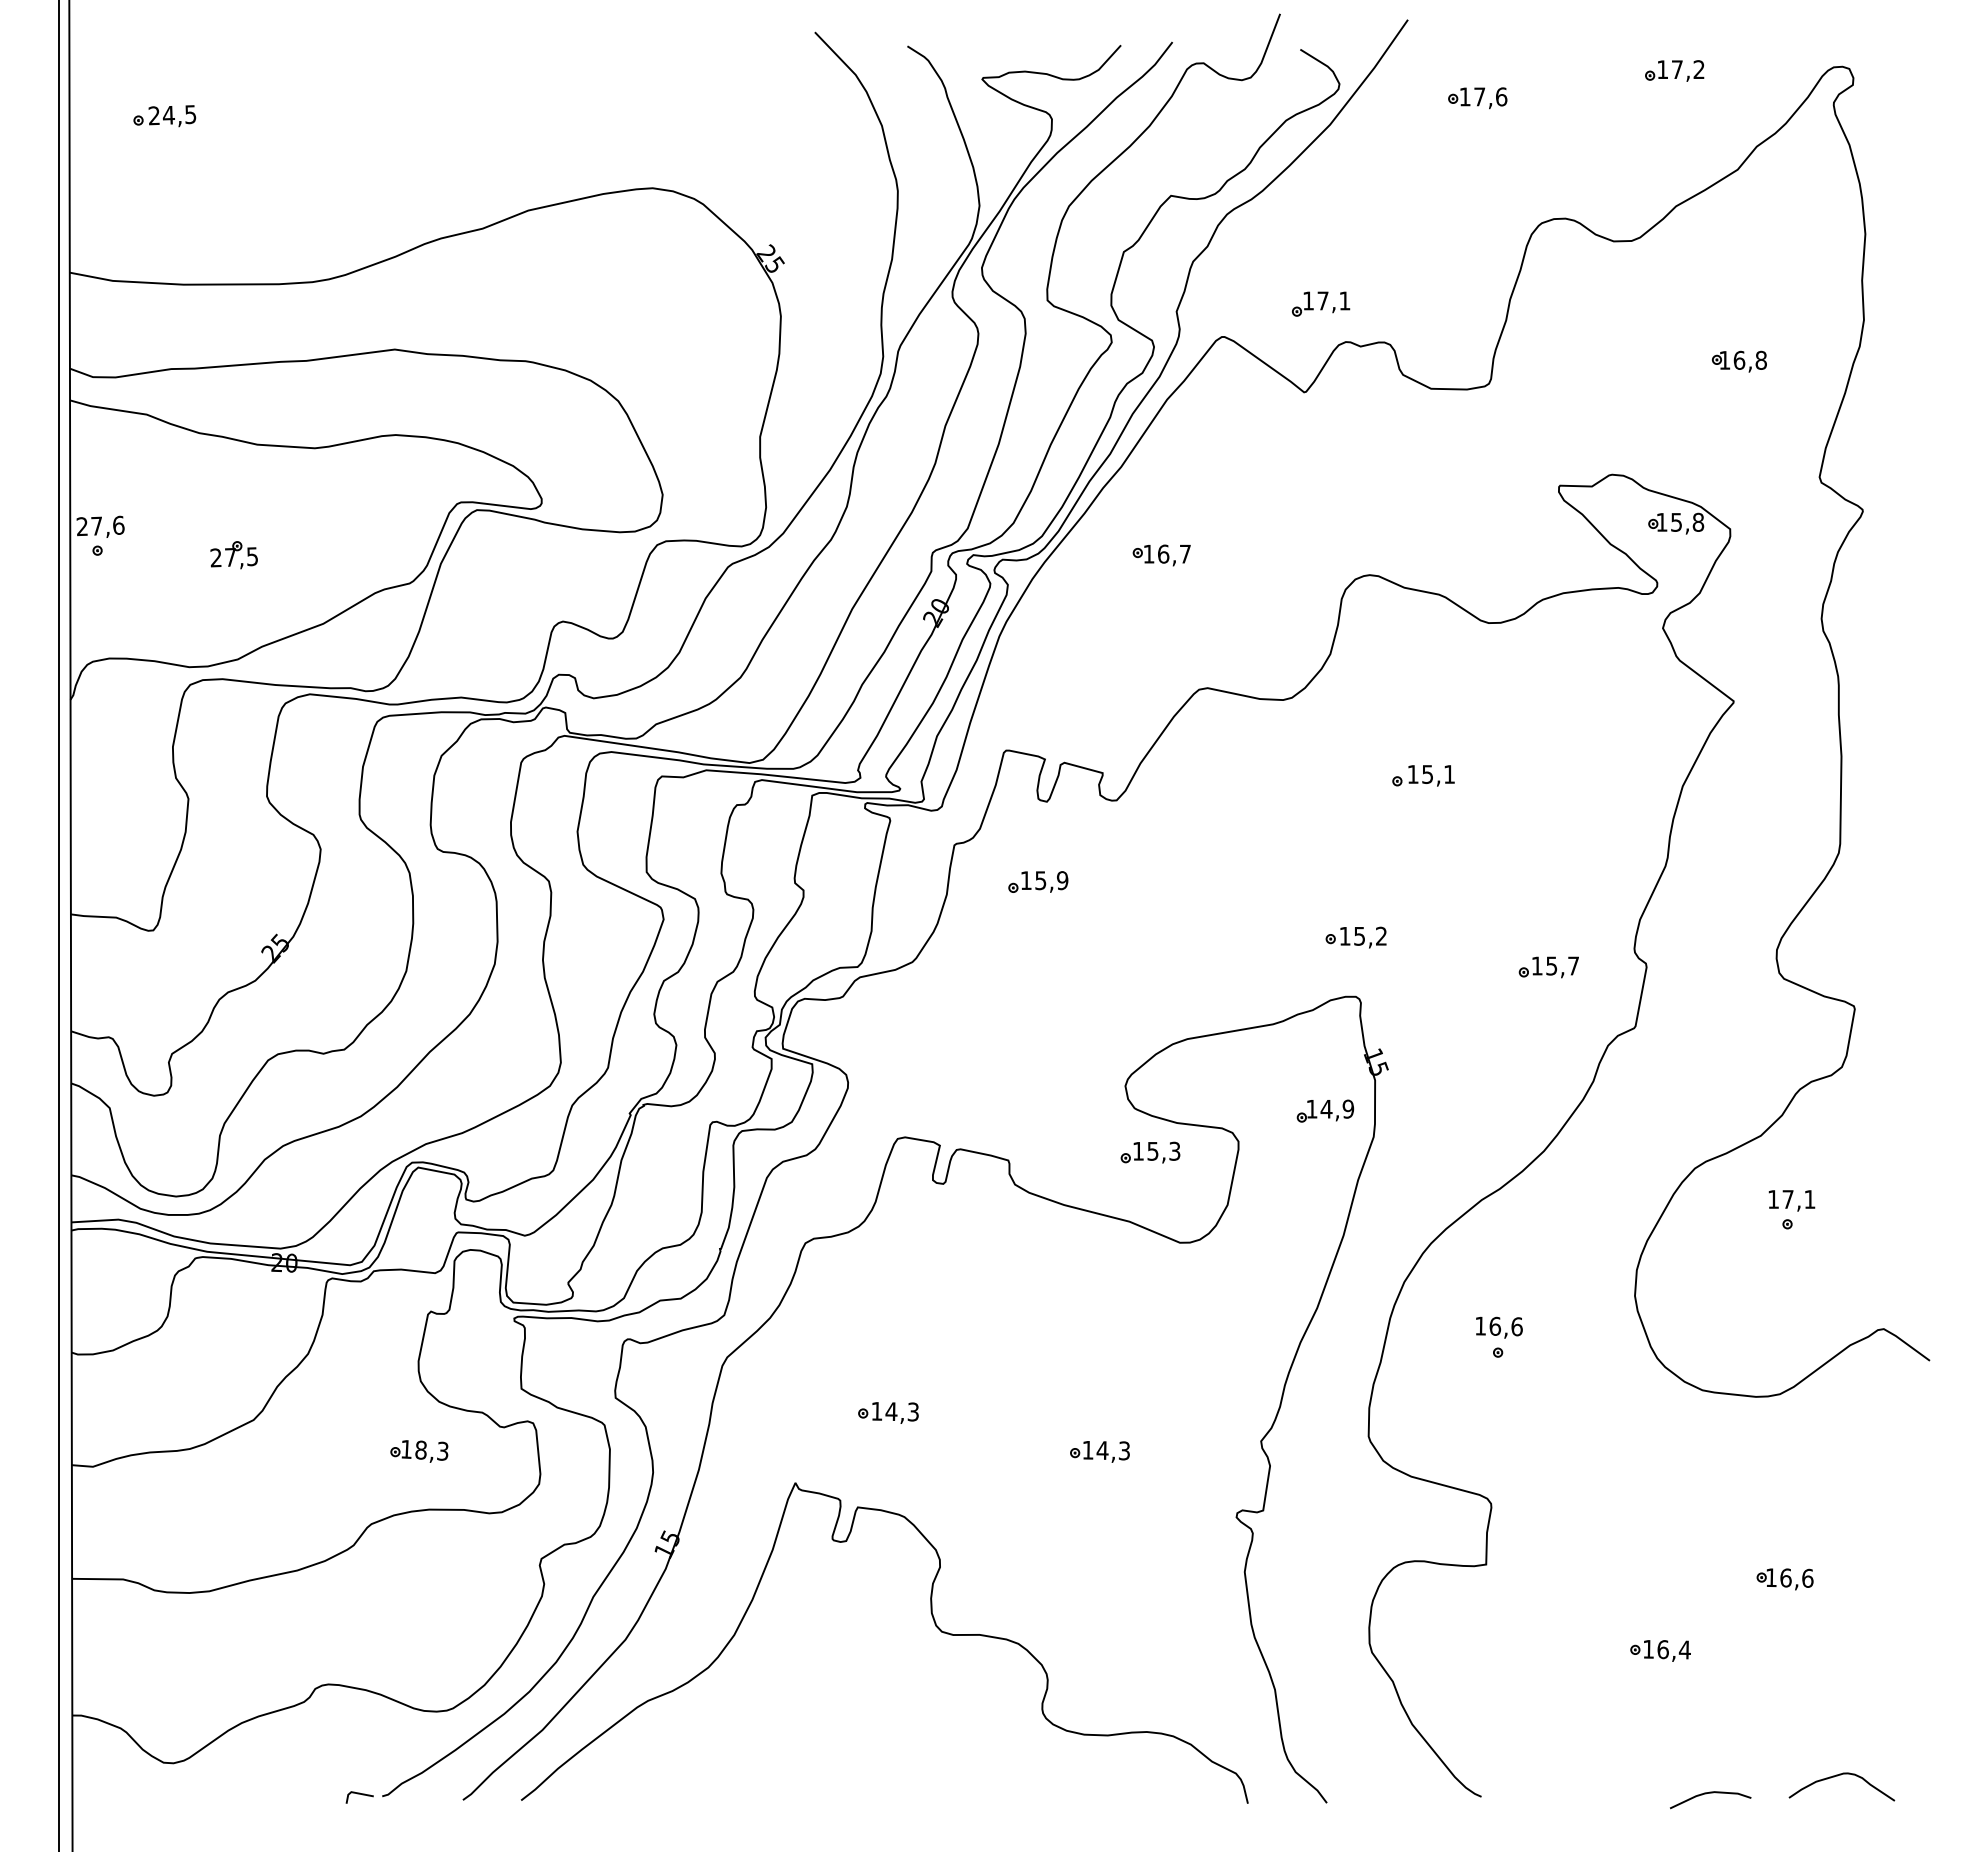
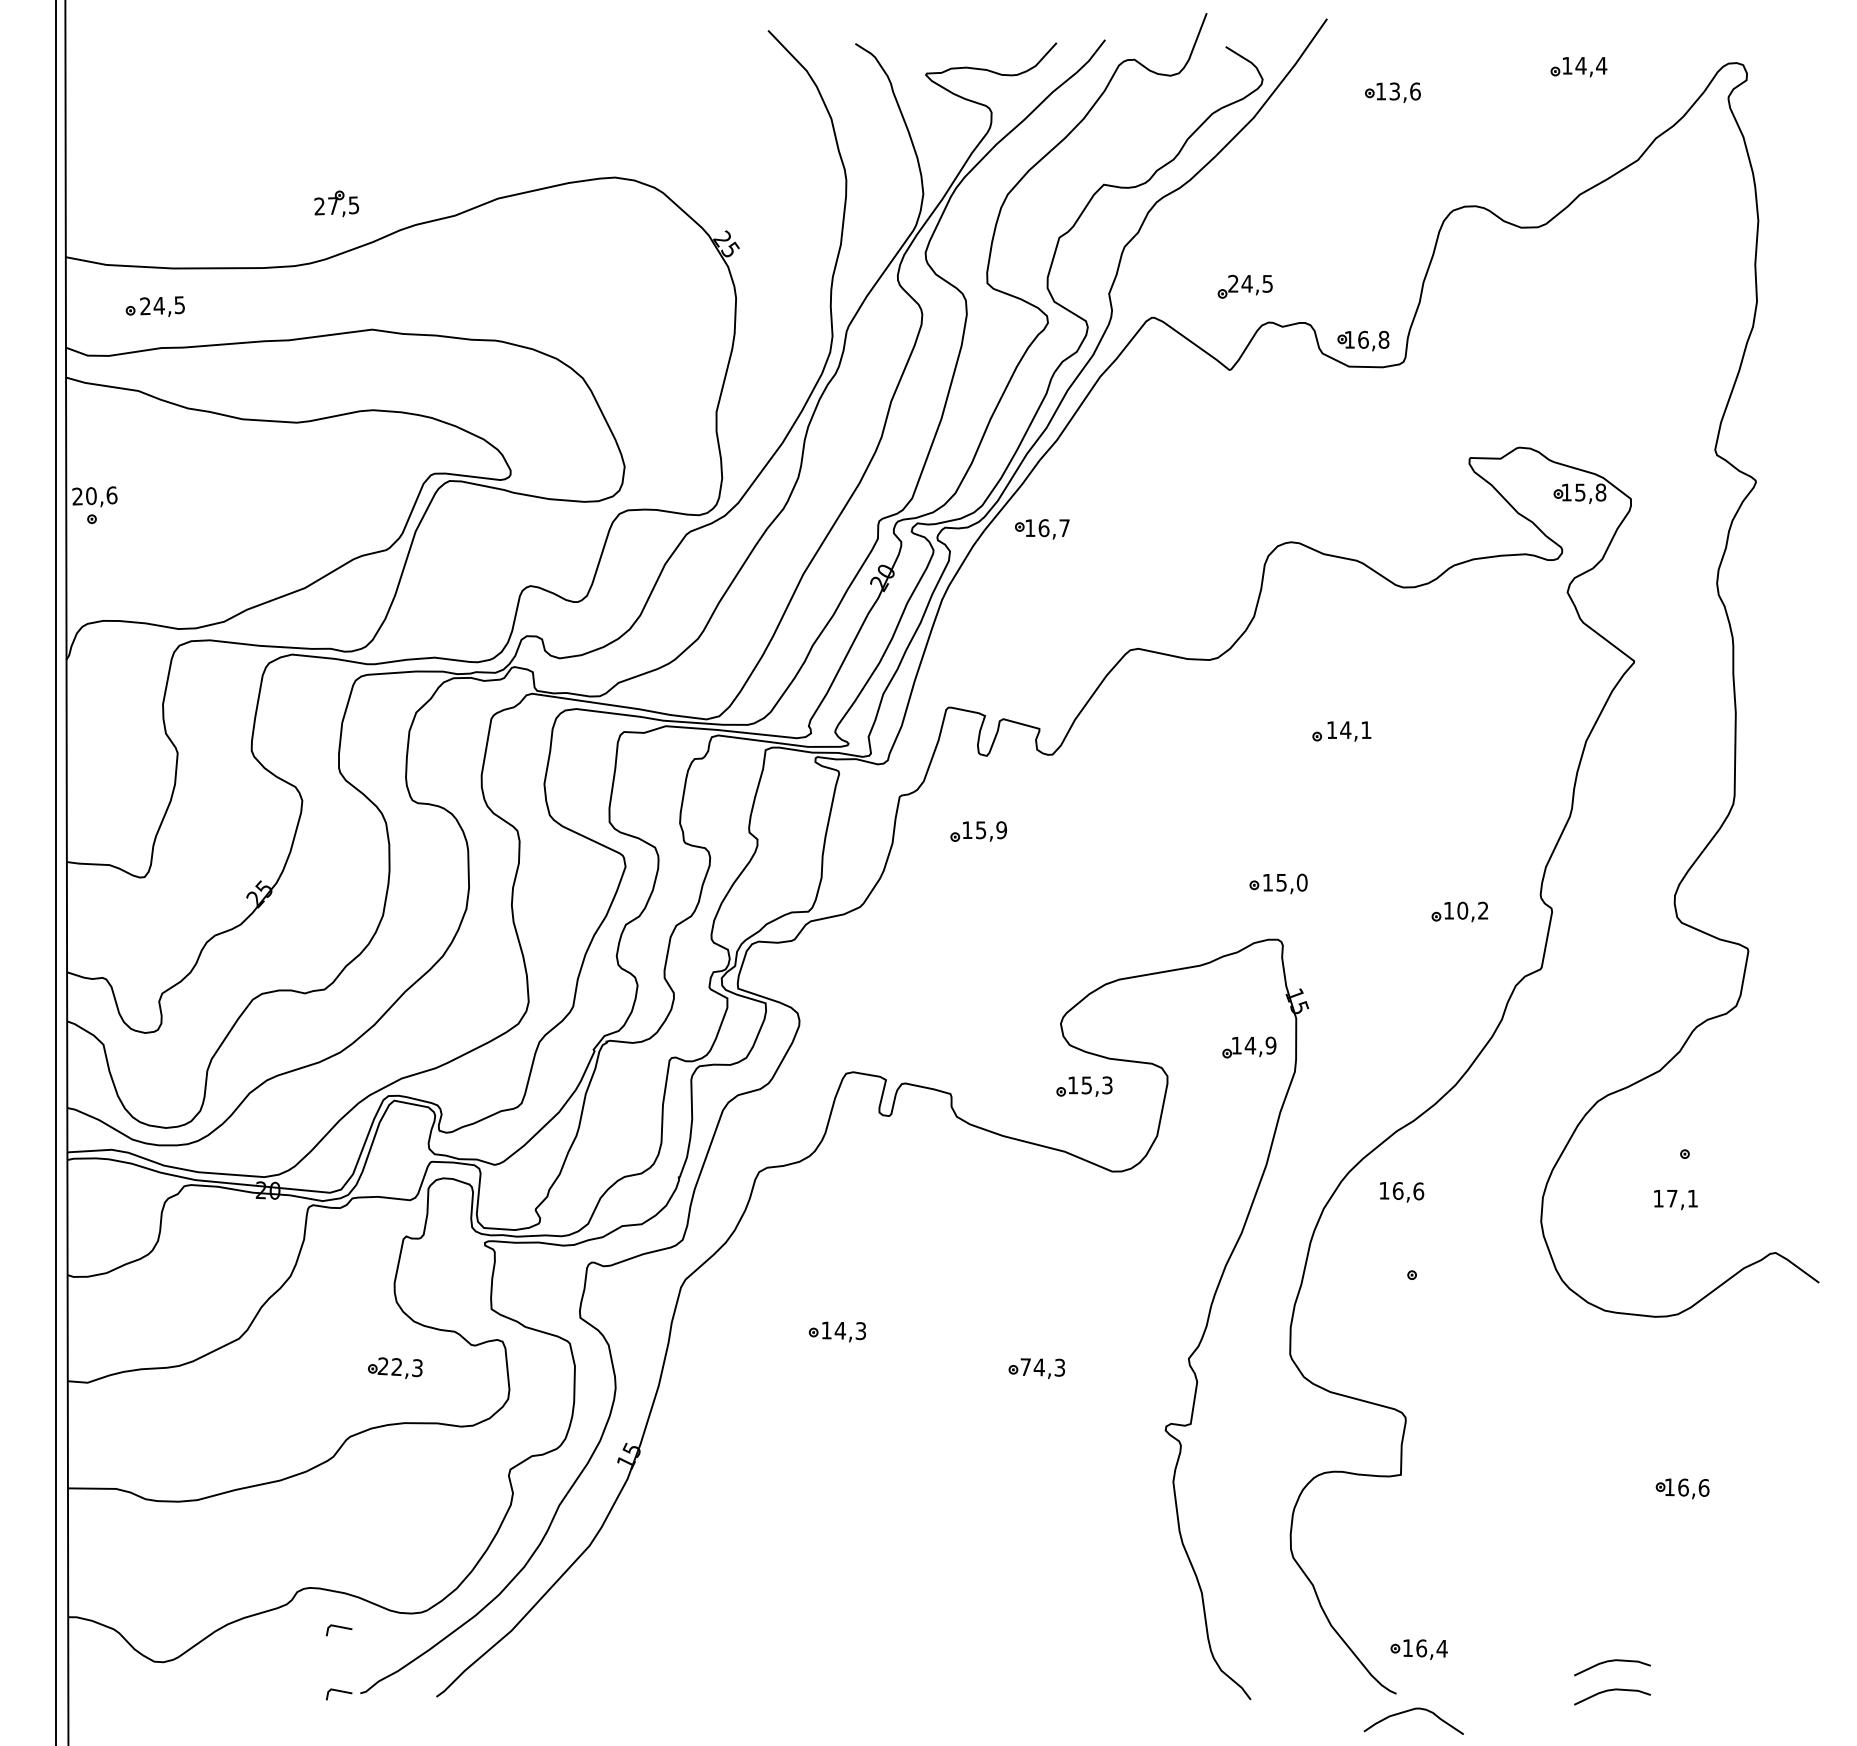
text: (1688, 69) -> (1591, 65), 17,2 -> 14,4
text: (1479, 96) -> (1394, 91), 17,6 -> 13,6
part: (164, 116) -> (155, 306), moved
text: (1326, 300) -> (1250, 283), 17,1 -> 24,5
part: (1739, 361) -> (1363, 340), moved
text: (96, 525) -> (90, 495), 27,6 -> 20,6
part: (233, 555) -> (336, 204), moved
part: (1161, 555) -> (1042, 529), moved
text: (1427, 774) -> (1345, 730), 15,1 -> 14,1
text: (1381, 935) -> (1302, 881), 15,2 -> 15,0
text: (1562, 965) -> (1472, 910), 15,7 -> 10,2
text: (1791, 1200) -> (1675, 1199), moved
text: (1499, 1327) -> (1402, 1192), moved
text: (413, 1449) -> (389, 1366), 18,3 -> 22,3
text: (1087, 1450) -> (1025, 1367), 14,3 -> 74,3
curve: (934, 1624) -> (880, 1531), removed
part: (1660, 1650) -> (1419, 1649), moved
line: (359, 1726) -> (338, 1627), added
curve: (1710, 1762) -> (1612, 1661), added
curve: (1837, 1776) -> (1409, 1711), moved

